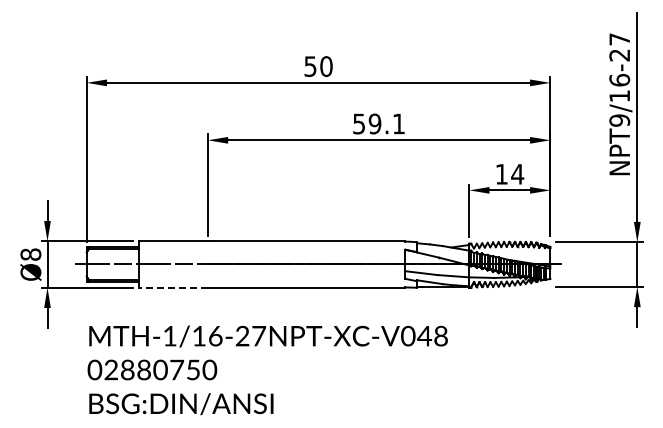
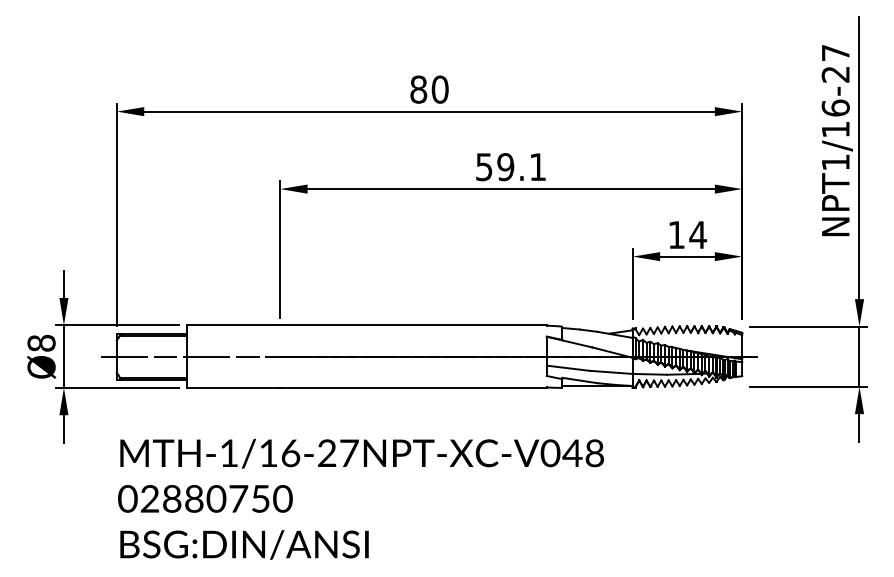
text: (310, 66) -> (418, 89), 50 -> 80
text: (619, 120) -> (835, 162), NPT9/16-27 -> NPT1/16-27
line: (172, 287) -> (232, 387), dashed -> solid

